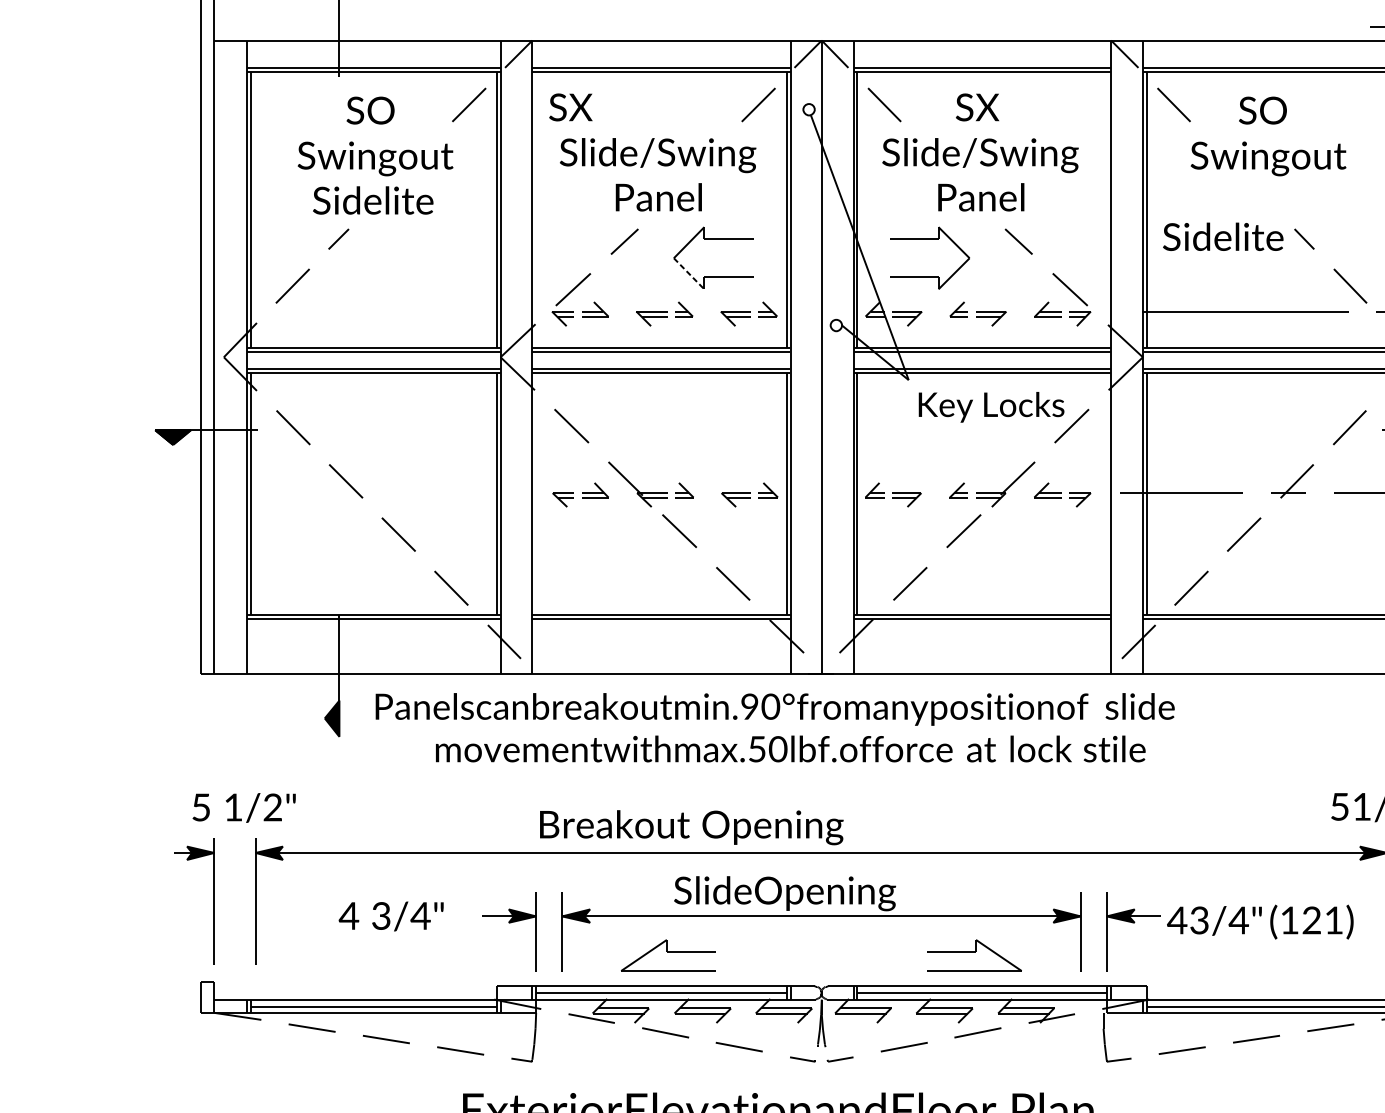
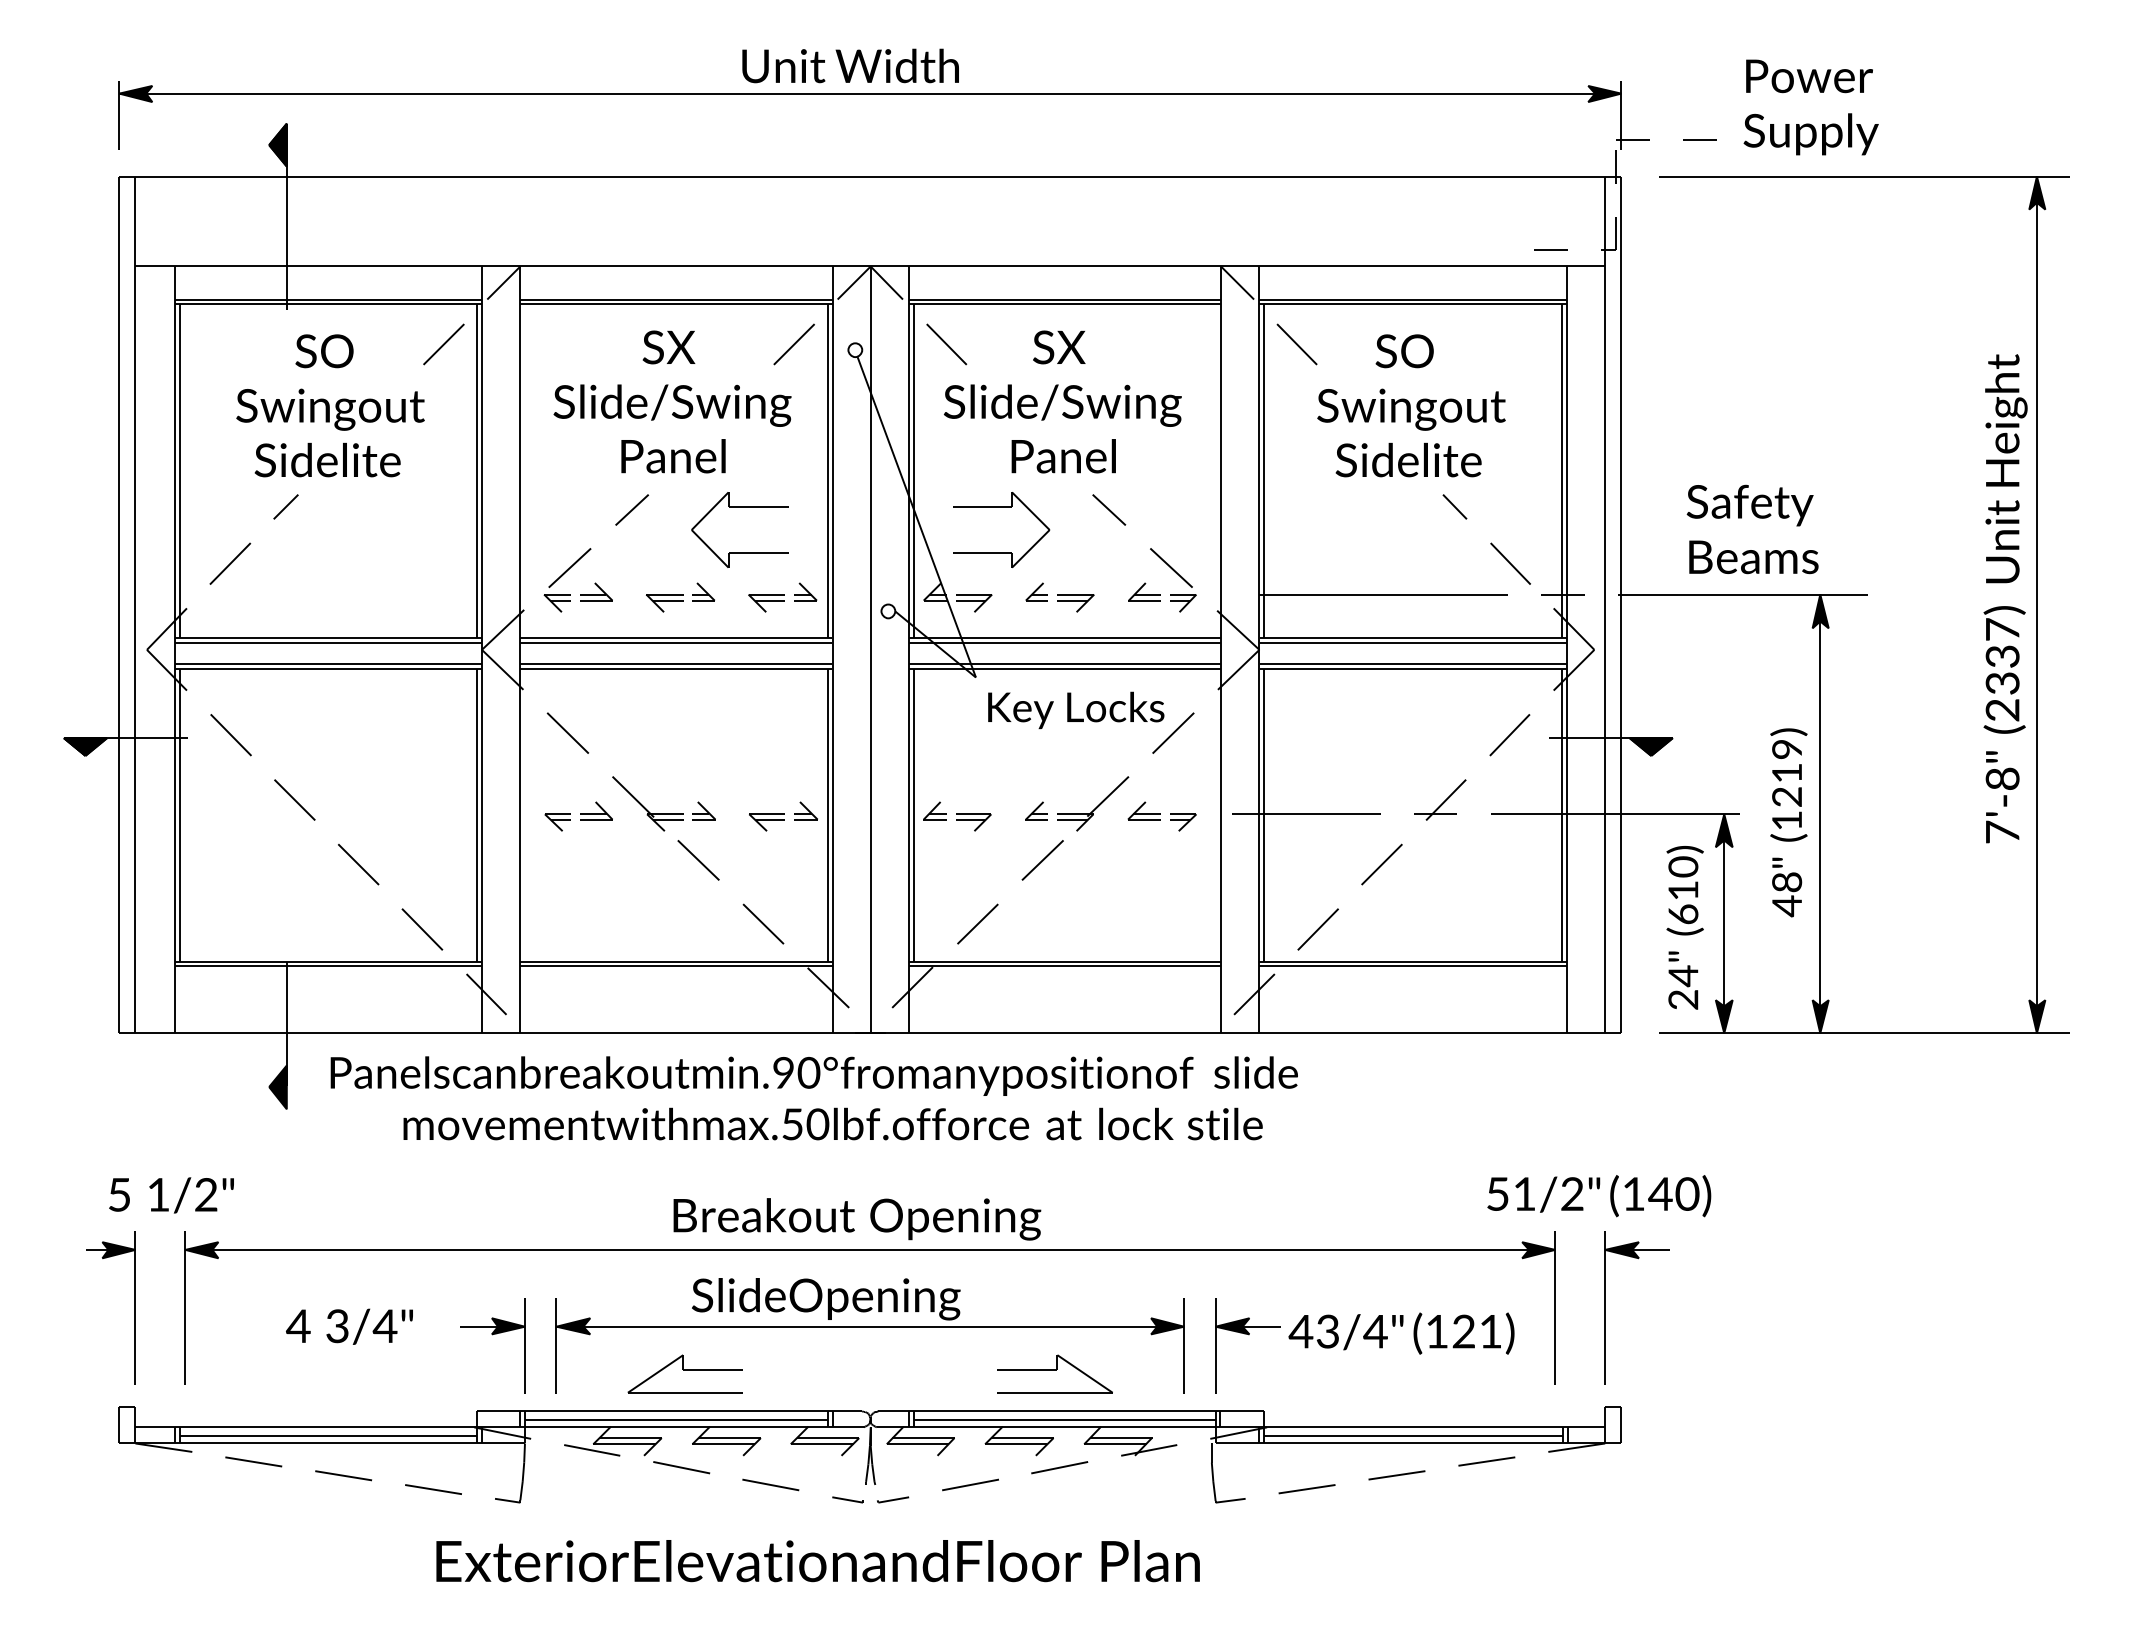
text: (570, 107) -> (668, 347), moved
text: (1223, 236) -> (1408, 459), moved
line: (689, 274) -> (710, 549), dashed -> solid
text: (691, 827) -> (857, 1219), moved

